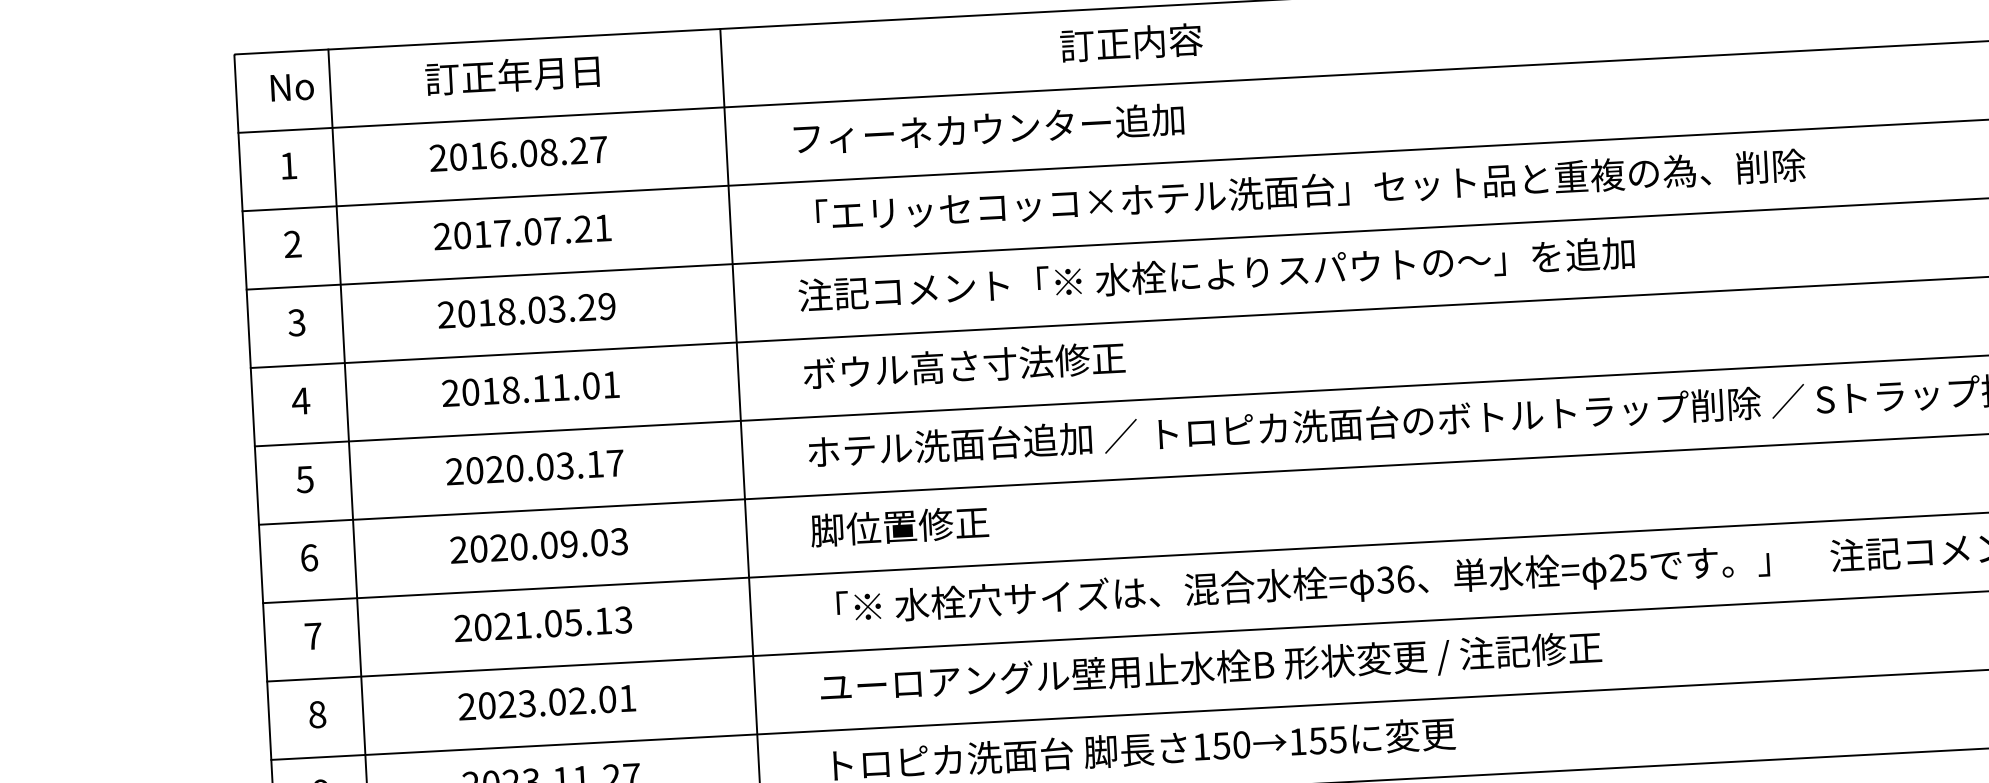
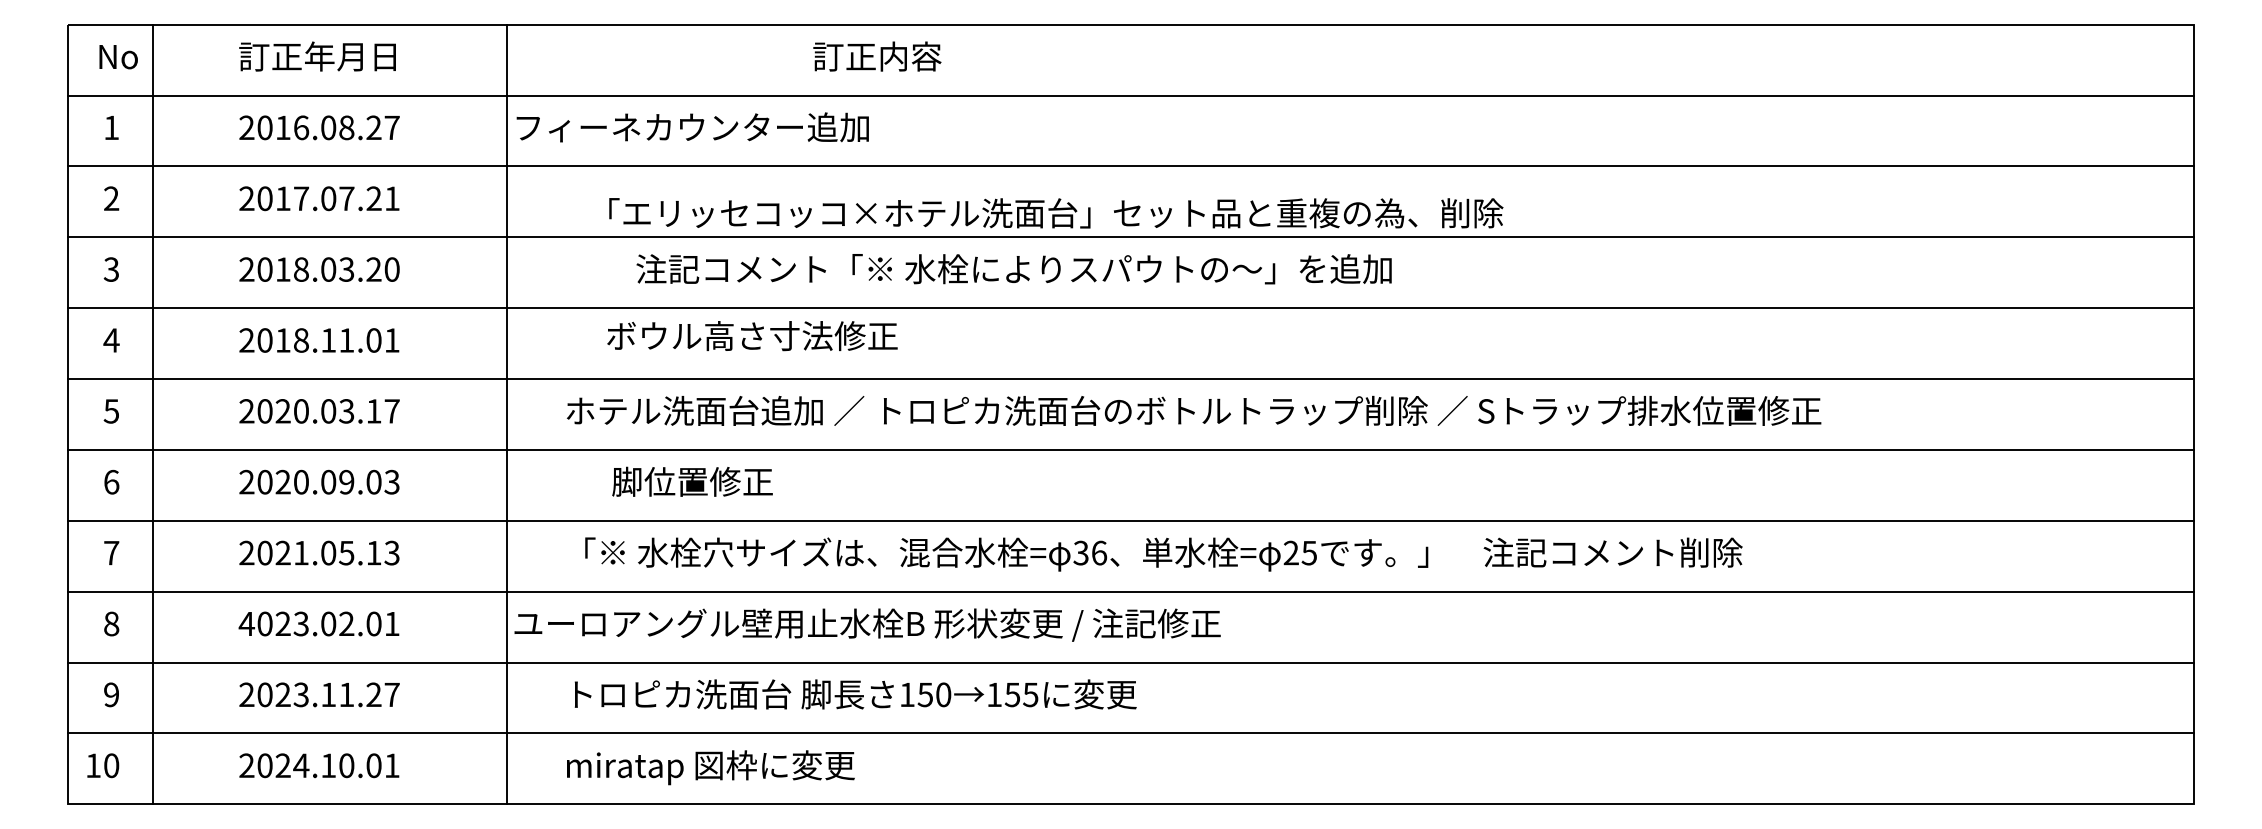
text: (988, 128) -> (692, 127), moved
text: (1311, 190) -> (1056, 213), moved
text: (1215, 274) -> (1013, 269), moved
text: (606, 306) -> (391, 269), 2018.03.29 -> 2018.03.20
text: (964, 366) -> (752, 336), moved
text: (899, 526) -> (692, 481), moved
text: (1210, 668) -> (867, 624), moved
text: (466, 706) -> (246, 623), 2023.02.01 -> 4023.02.01

